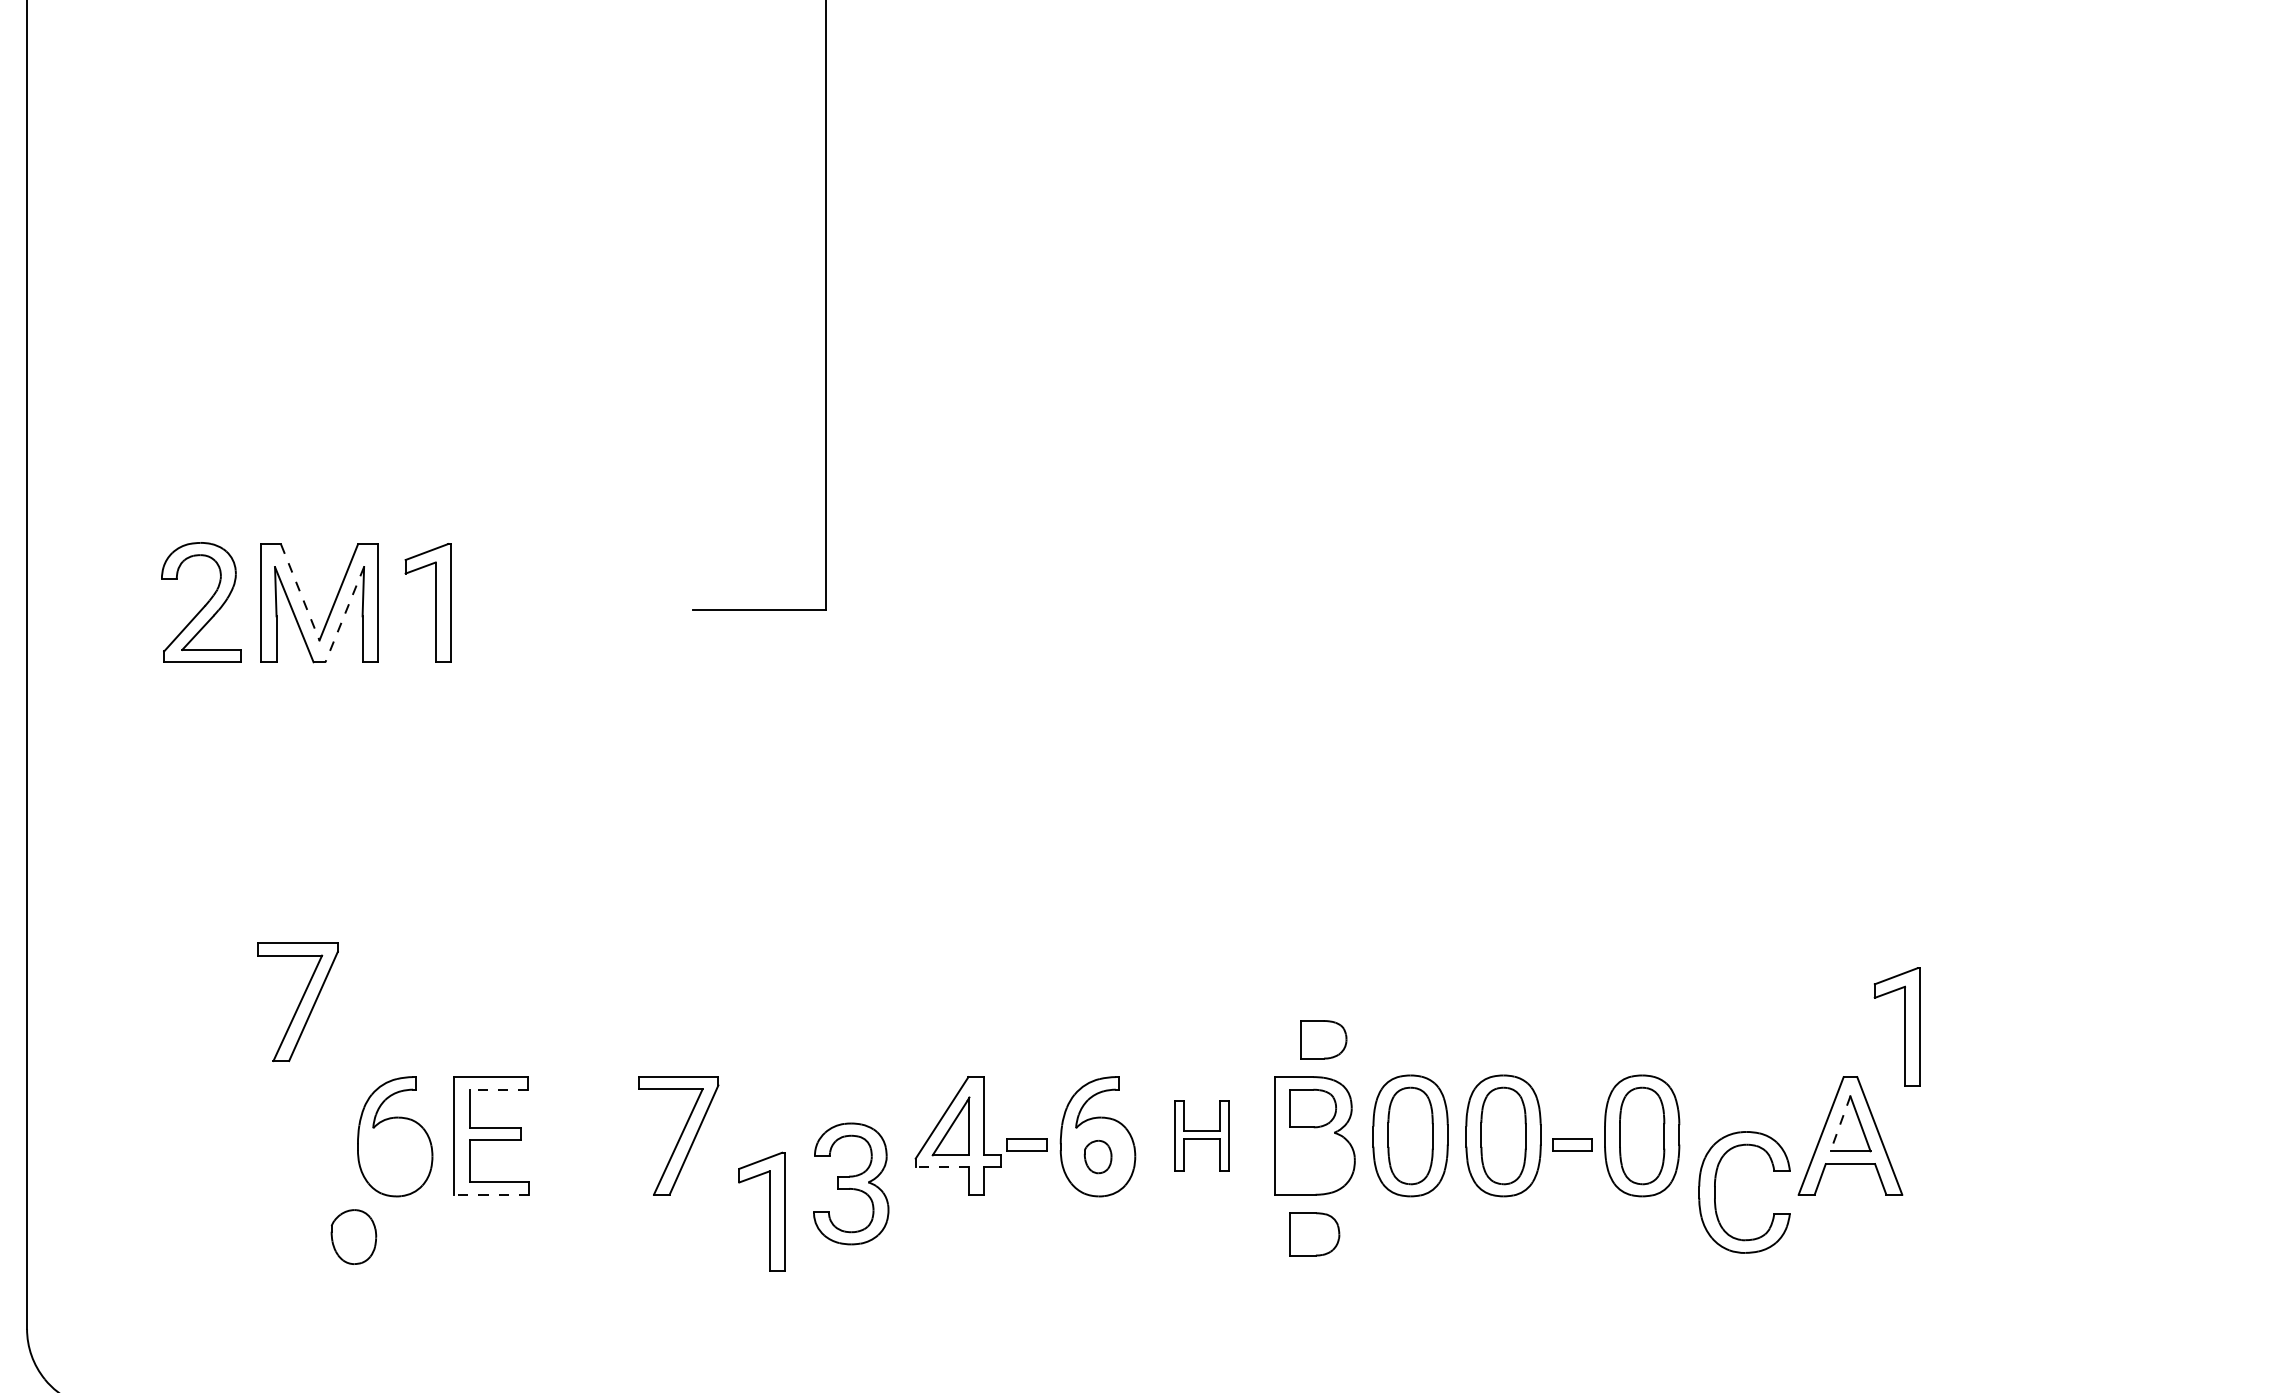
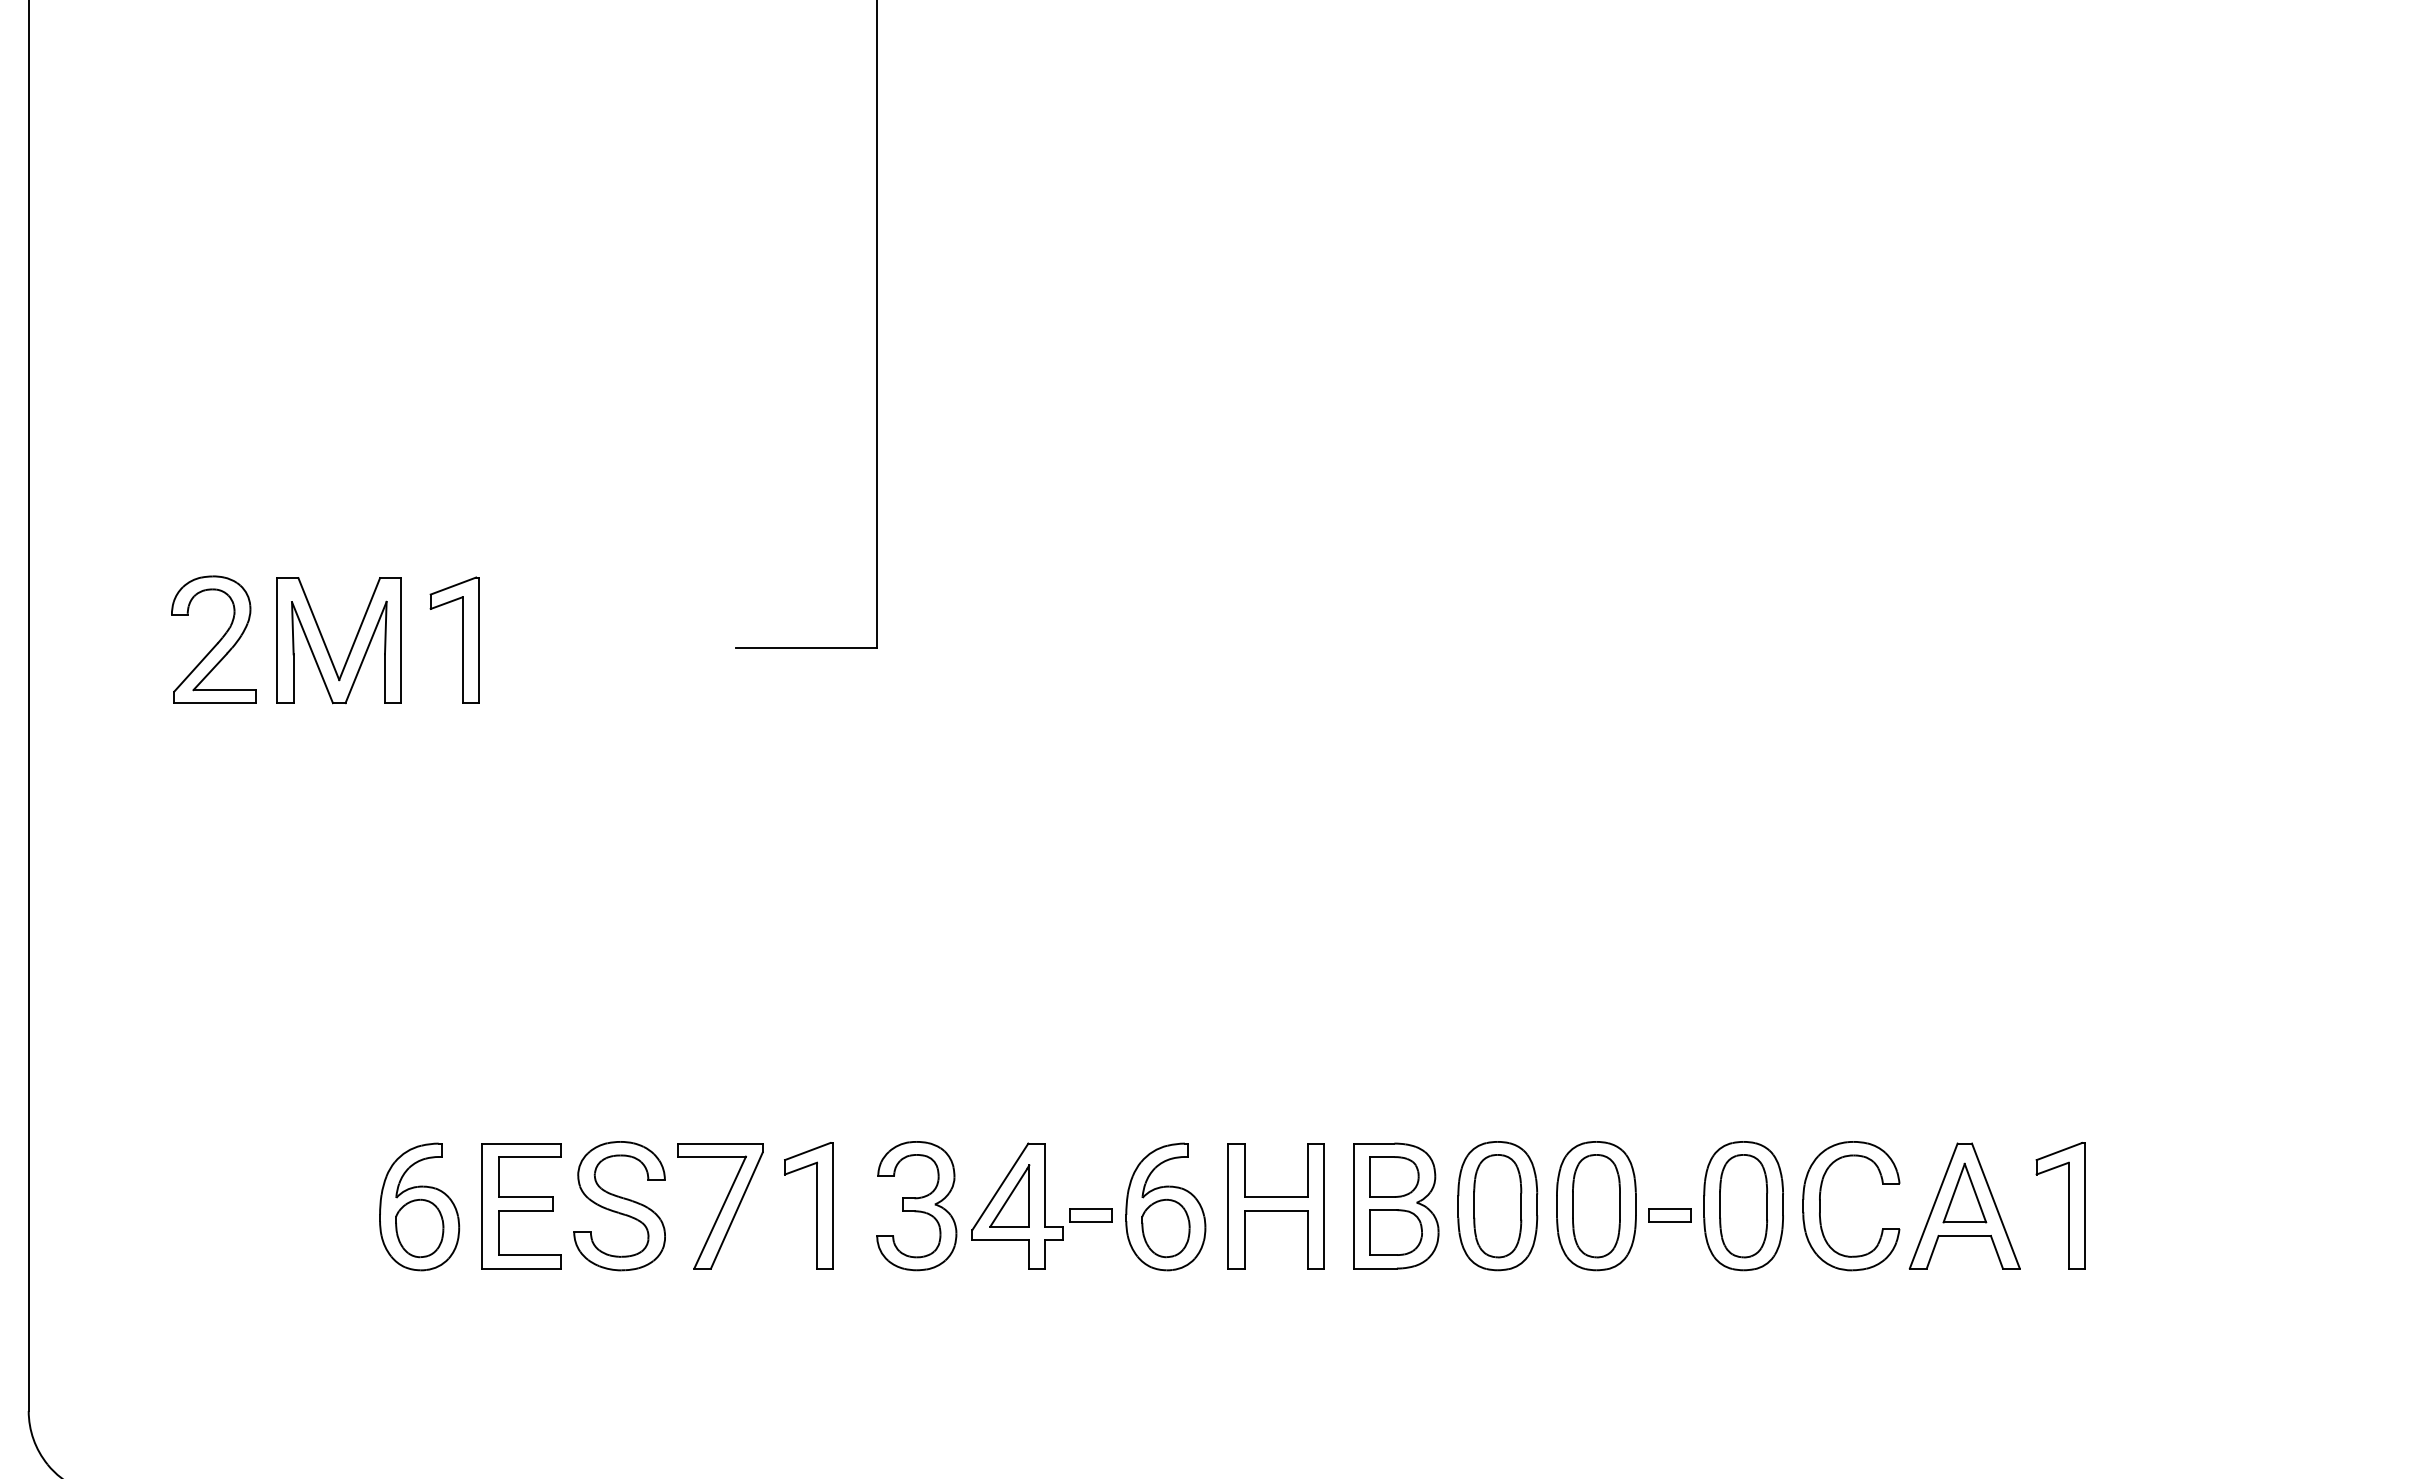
line: (299, 592) -> (318, 629), dashed -> solid
line: (345, 614) -> (366, 652), dashed -> solid
part: (298, 1002) -> (316, 1064), removed
part: (1904, 1027) -> (2068, 1205), moved
part: (1323, 1039) -> (1405, 1103), removed
line: (498, 1090) -> (529, 1157), dashed -> solid
line: (1840, 1124) -> (1954, 1193), dashed -> solid
part: (583, 1136) -> (619, 1206), added
part: (1201, 1136) -> (1275, 1206), size x1.67
part: (1097, 1157) -> (1165, 1228), size x1.67
line: (942, 1167) -> (1000, 1239), dashed -> solid
part: (850, 1184) -> (916, 1206), moved
part: (1715, 1192) -> (1820, 1206), moved
line: (491, 1194) -> (521, 1268), dashed -> solid
part: (768, 1211) -> (816, 1205), moved
part: (1314, 1234) -> (1395, 1232), moved
part: (353, 1237) -> (419, 1228), moved

